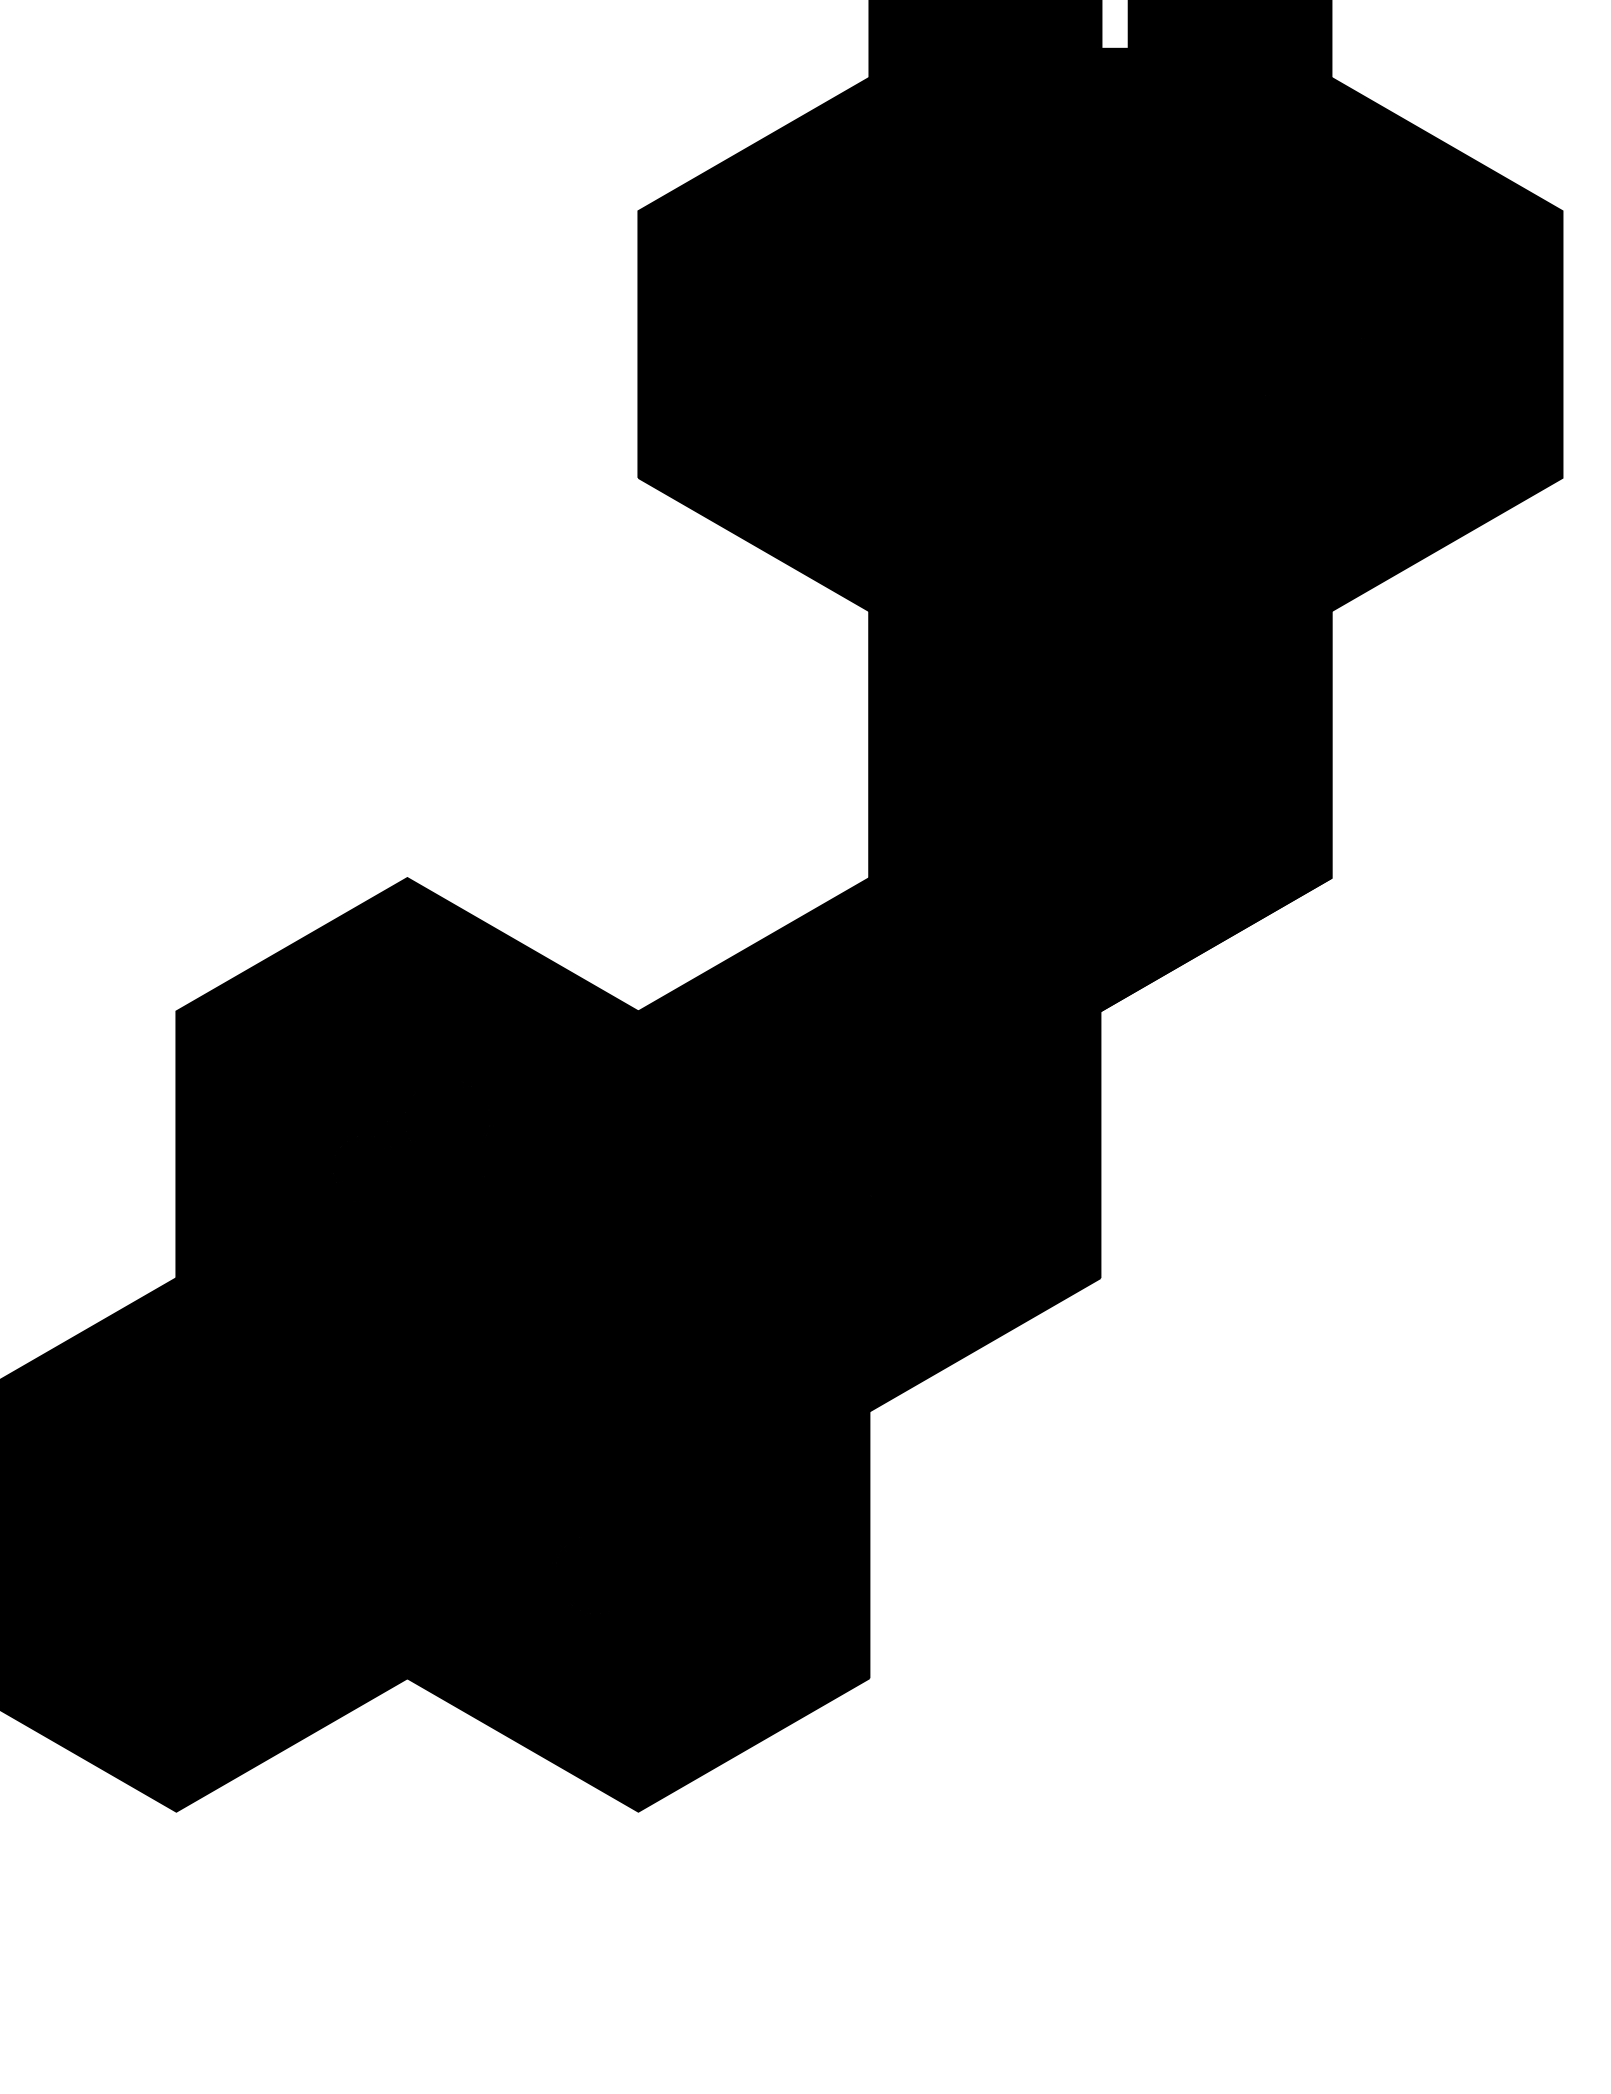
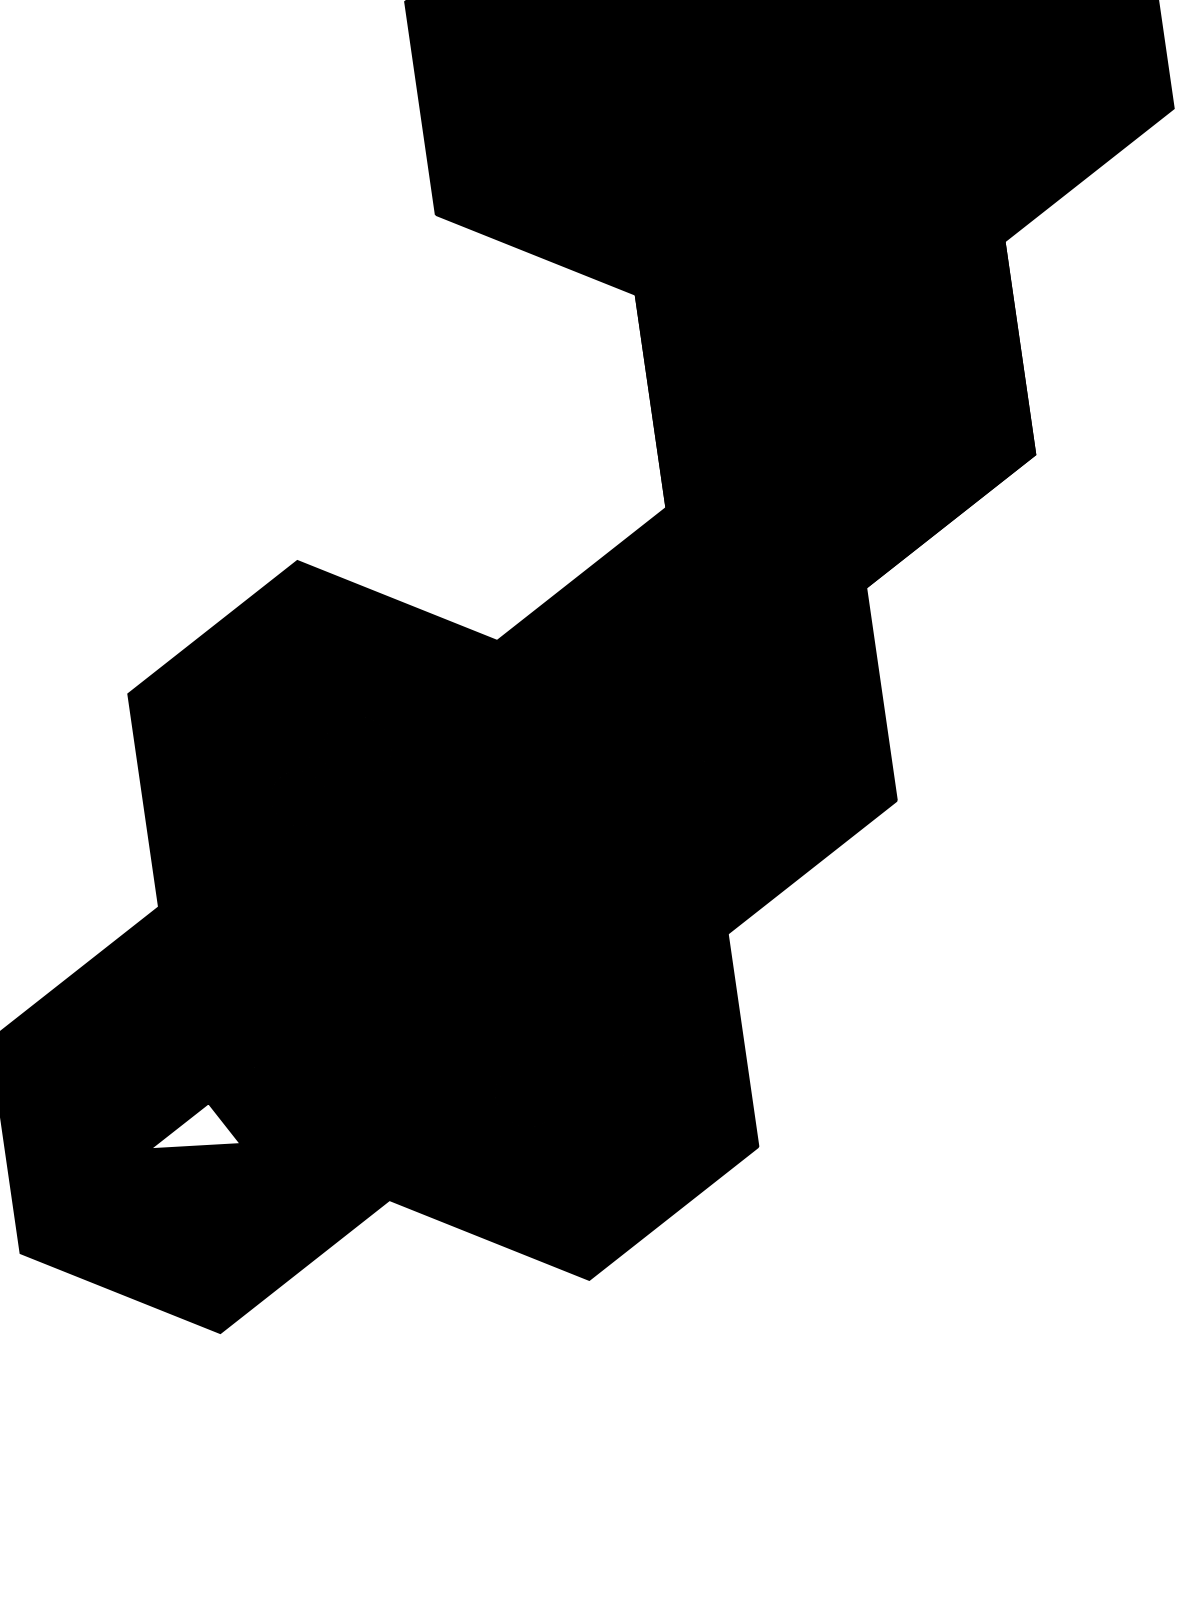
fill: (178, 1555) -> (192, 1128), removed

